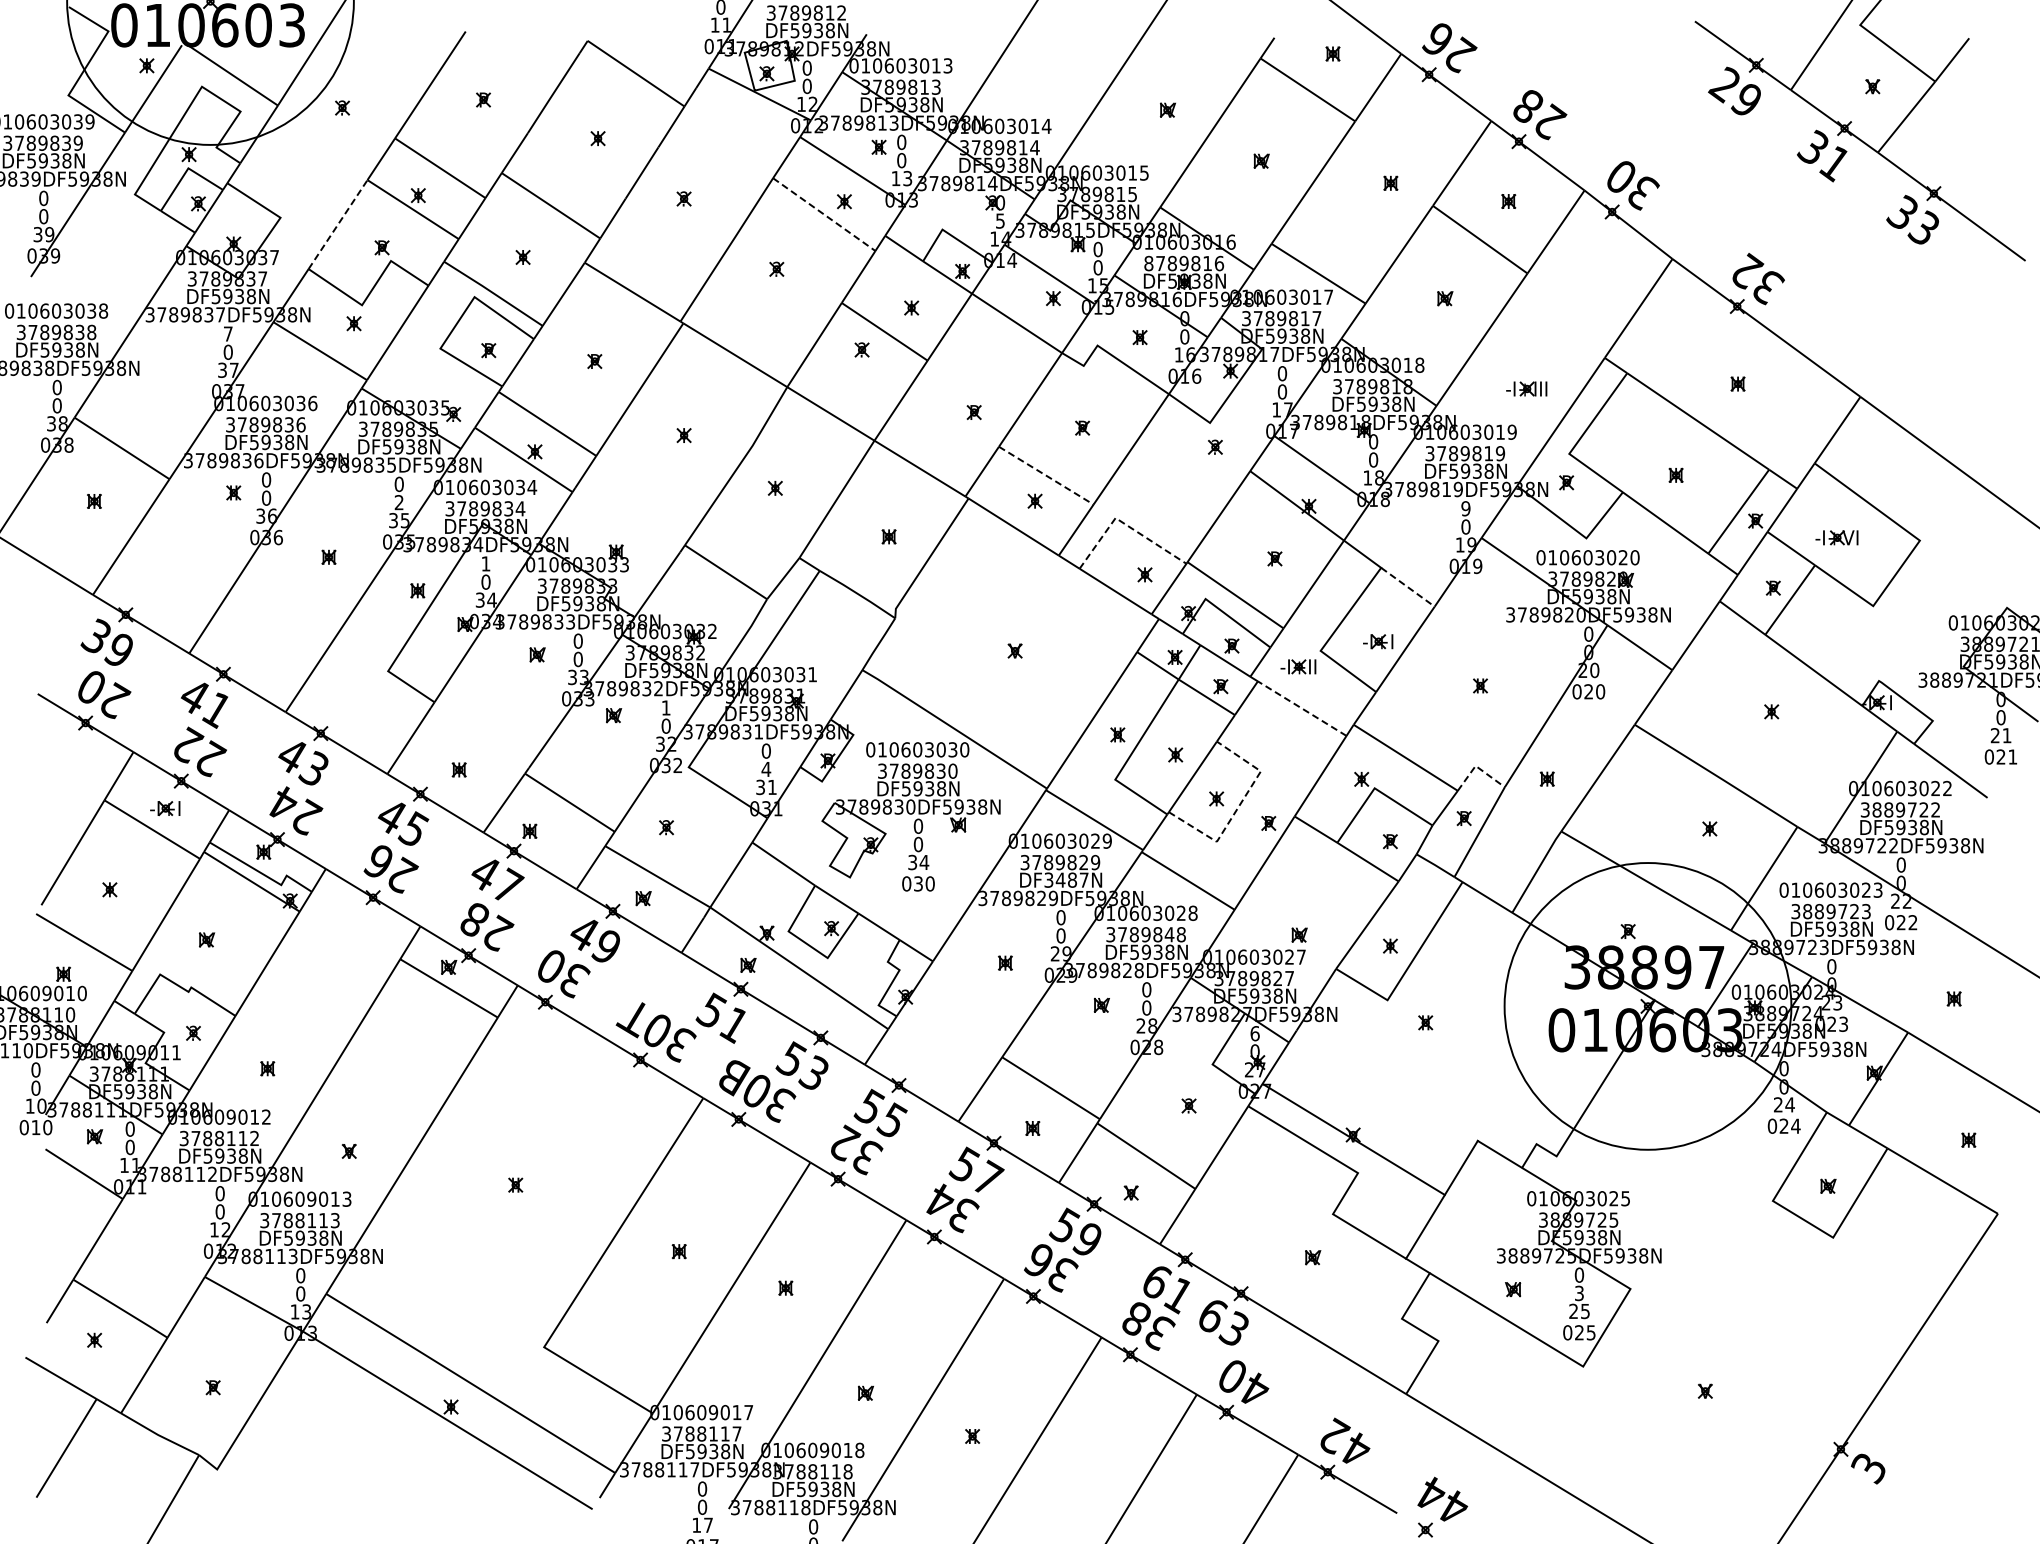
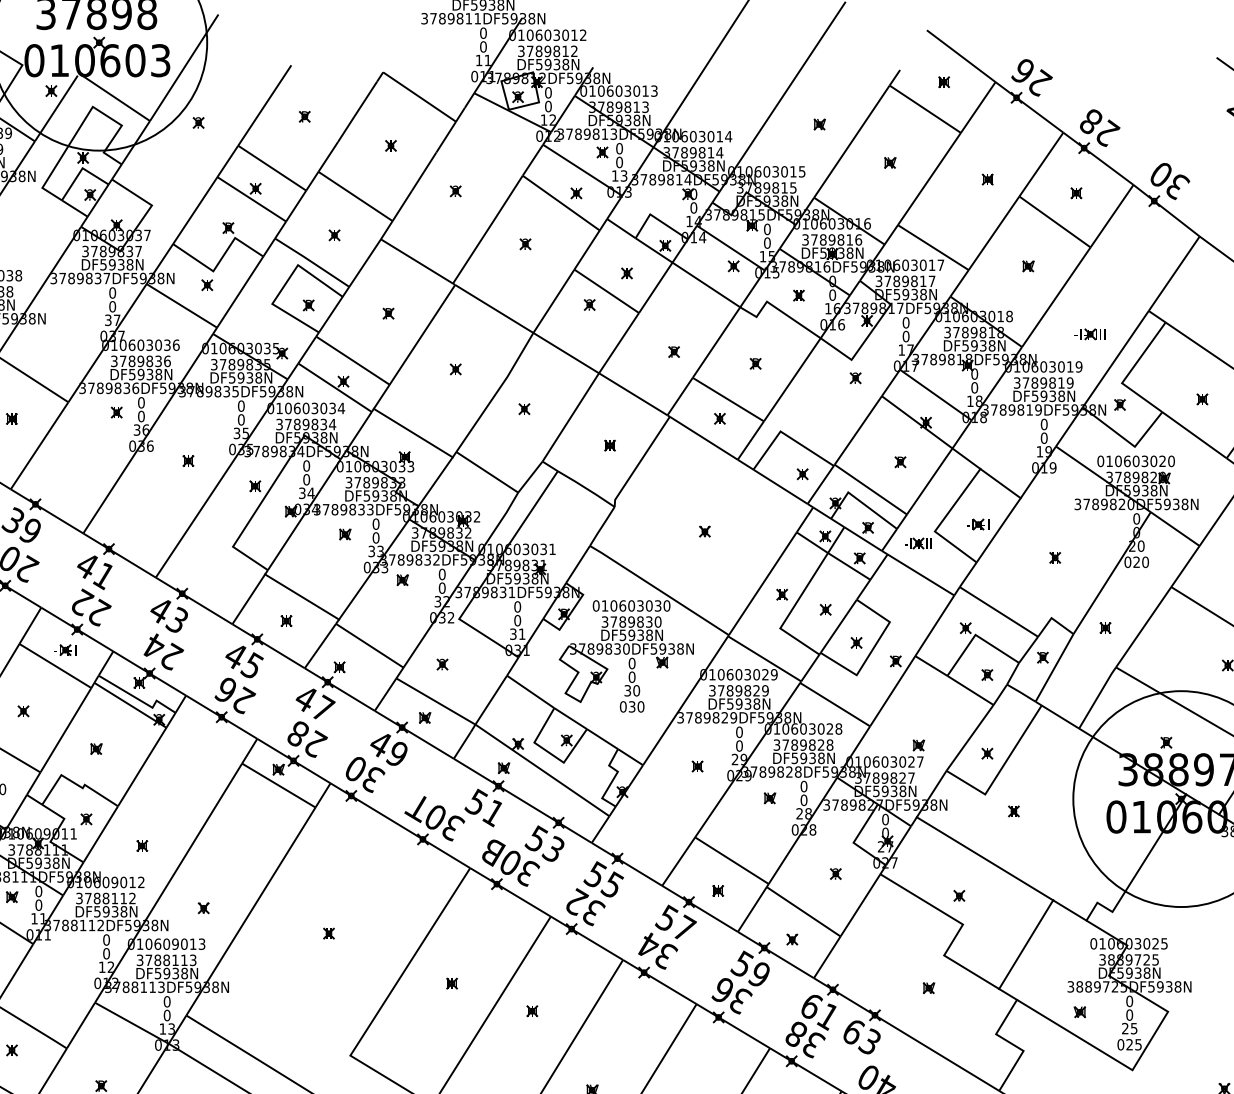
line: (824, 214) -> (561, 203), dashed -> solid
text: (1000, 220) -> (693, 207), 5 -> 0
line: (338, 224) -> (195, 210), dashed -> solid
text: (1148, 263) -> (805, 239), 8789816 -> 3789816
text: (227, 333) -> (112, 292), 7 -> 0
line: (1046, 475) -> (728, 399), dashed -> solid
text: (398, 502) -> (240, 419), 2 -> 0
text: (1465, 508) -> (1043, 424), 9 -> 0
line: (627, 519) -> (413, 432), added
line: (1124, 523) -> (787, 435), dashed -> solid
text: (485, 563) -> (306, 465), 1 -> 0
line: (1408, 587) -> (1000, 483), dashed -> solid
text: (665, 707) -> (441, 574), 1 -> 0
line: (1302, 709) -> (921, 575), dashed -> solid
line: (479, 737) -> (301, 596), added
line: (1478, 767) -> (1053, 619), dashed -> solid
text: (766, 769) -> (517, 620), 4 -> 0
line: (1238, 807) -> (873, 649), dashed -> solid
text: (924, 862) -> (636, 690), 34 -> 30
text: (1066, 879) -> (743, 703), DF3487N -> DF5938N
text: (1169, 934) -> (821, 744), 3789848 -> 3789828
text: (1254, 1033) -> (885, 819), 6 -> 0
line: (1353, 1139) -> (984, 858), moved
text: (1579, 1293) -> (1129, 1015), 3 -> 0

